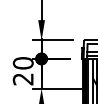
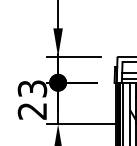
text: (22, 63) -> (31, 89), 20 -> 23

